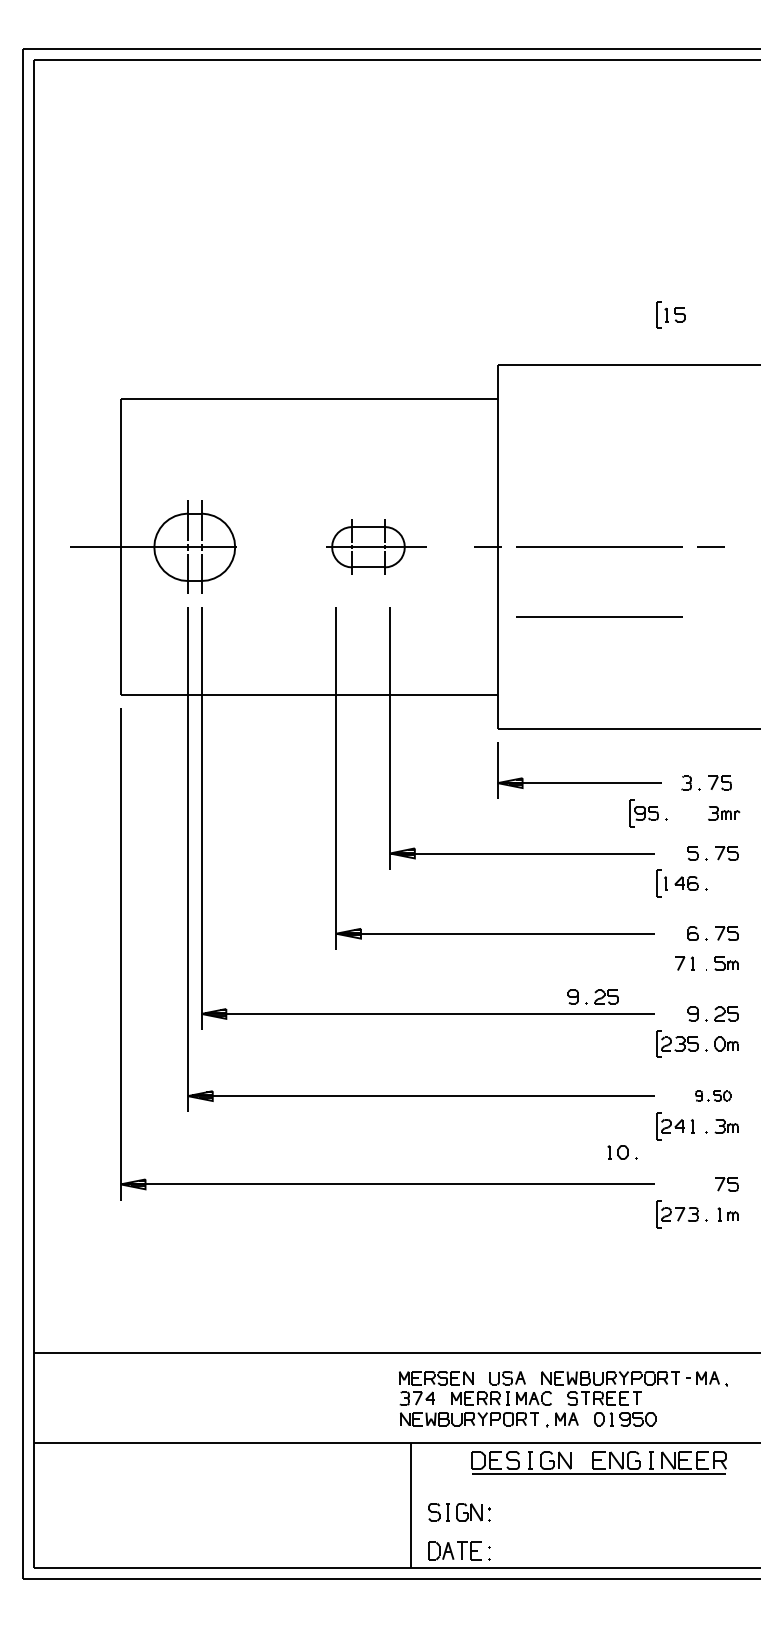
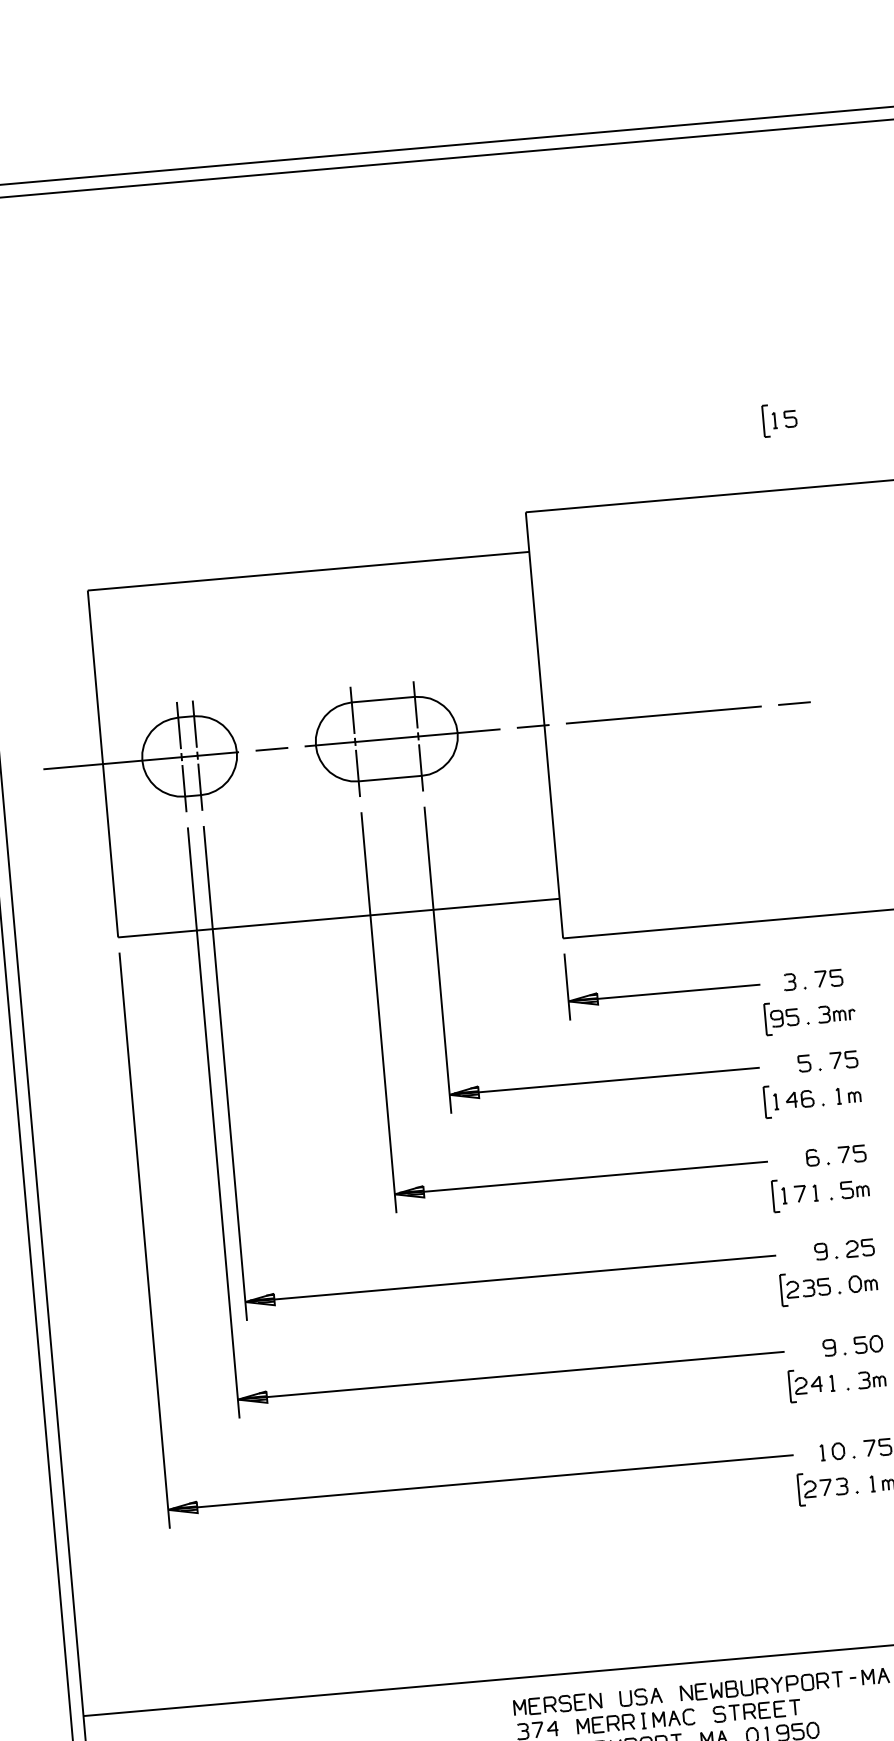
part: (670, 314) -> (779, 419), moved
line: (264, 546) -> (271, 748), added
part: (376, 546) -> (402, 736), size x1.67
line: (599, 616) -> (670, 795), removed
part: (648, 813) -> (786, 1018), moved
part: (727, 883) -> (847, 1095), added
part: (661, 963) -> (778, 1195), added
part: (592, 996) -> (701, 1241), removed
part: (712, 1095) -> (851, 1345), size x1.43
part: (622, 1152) -> (837, 1451), moved

